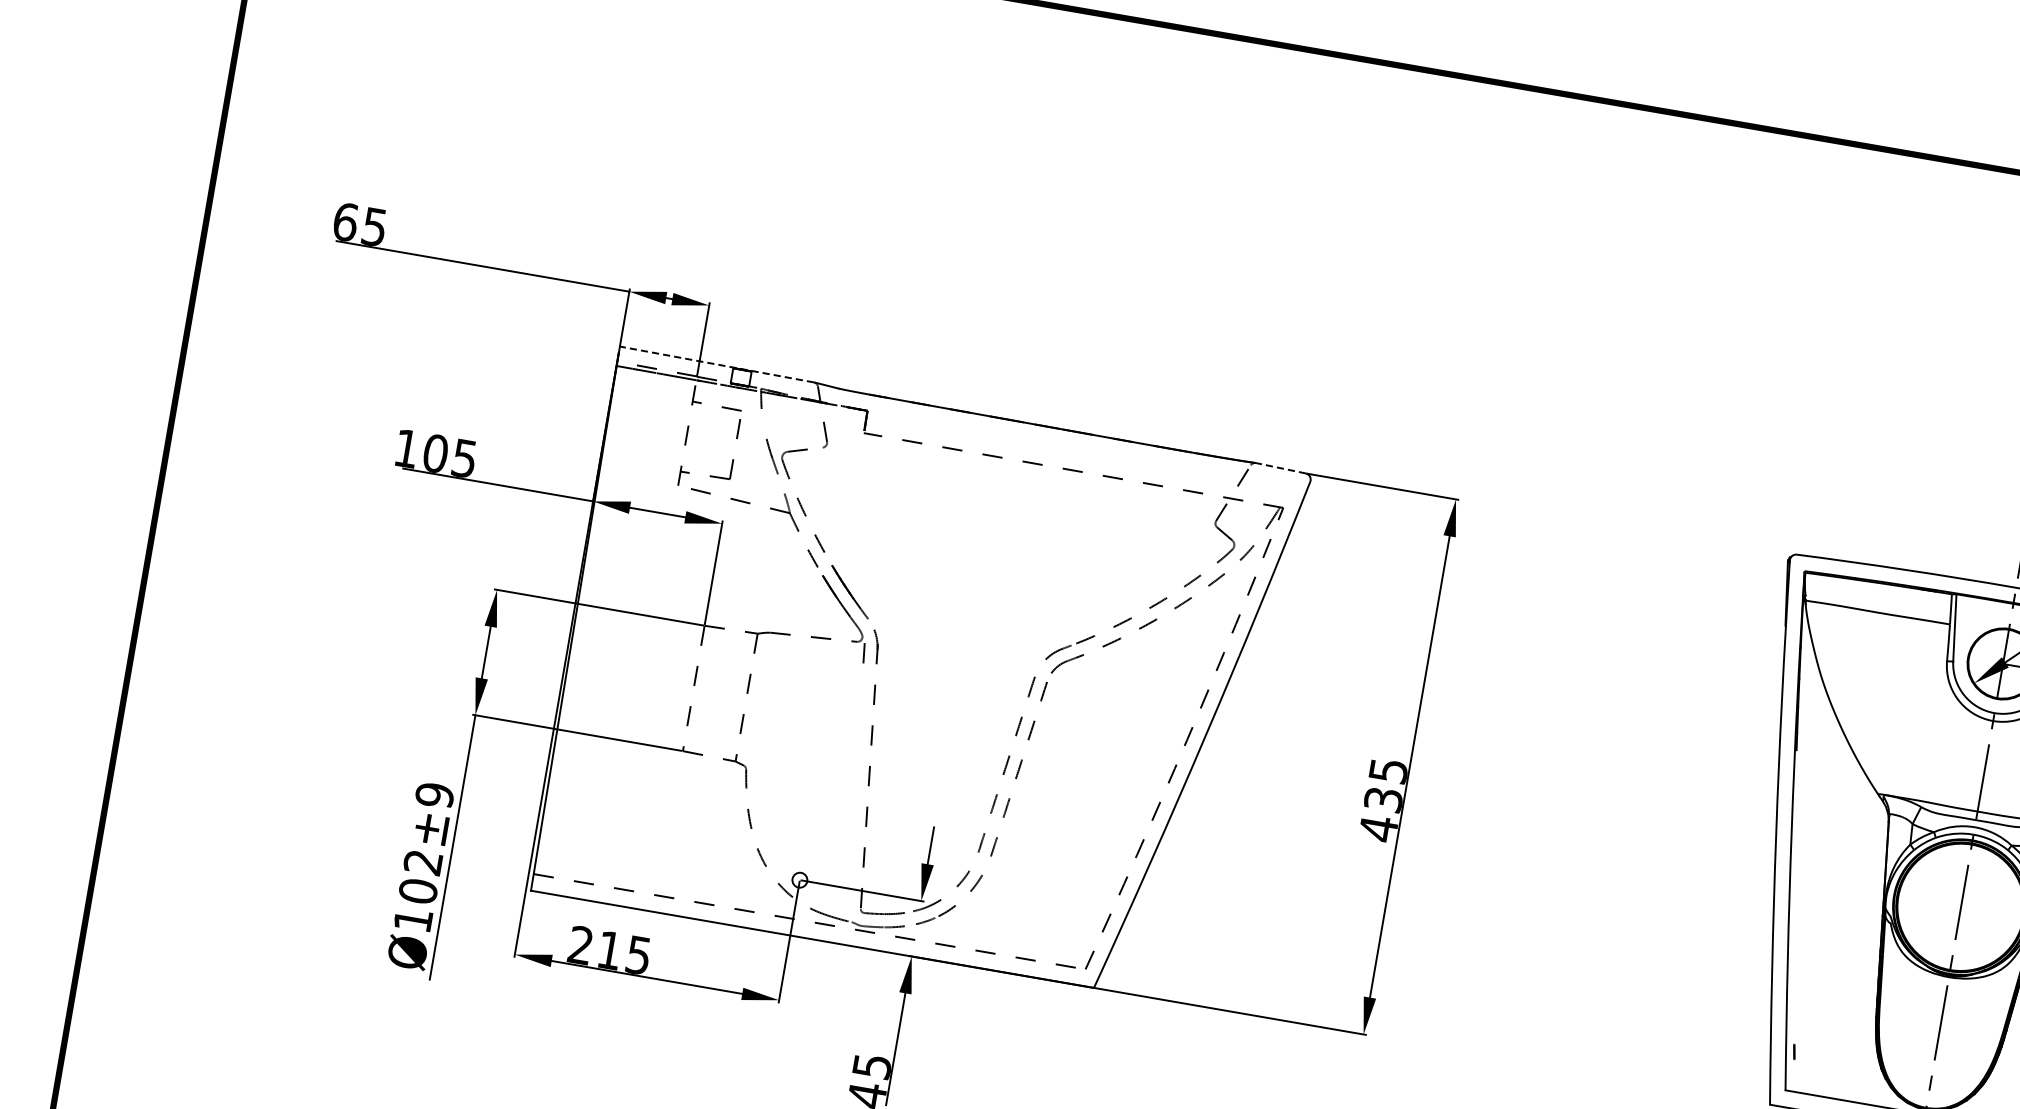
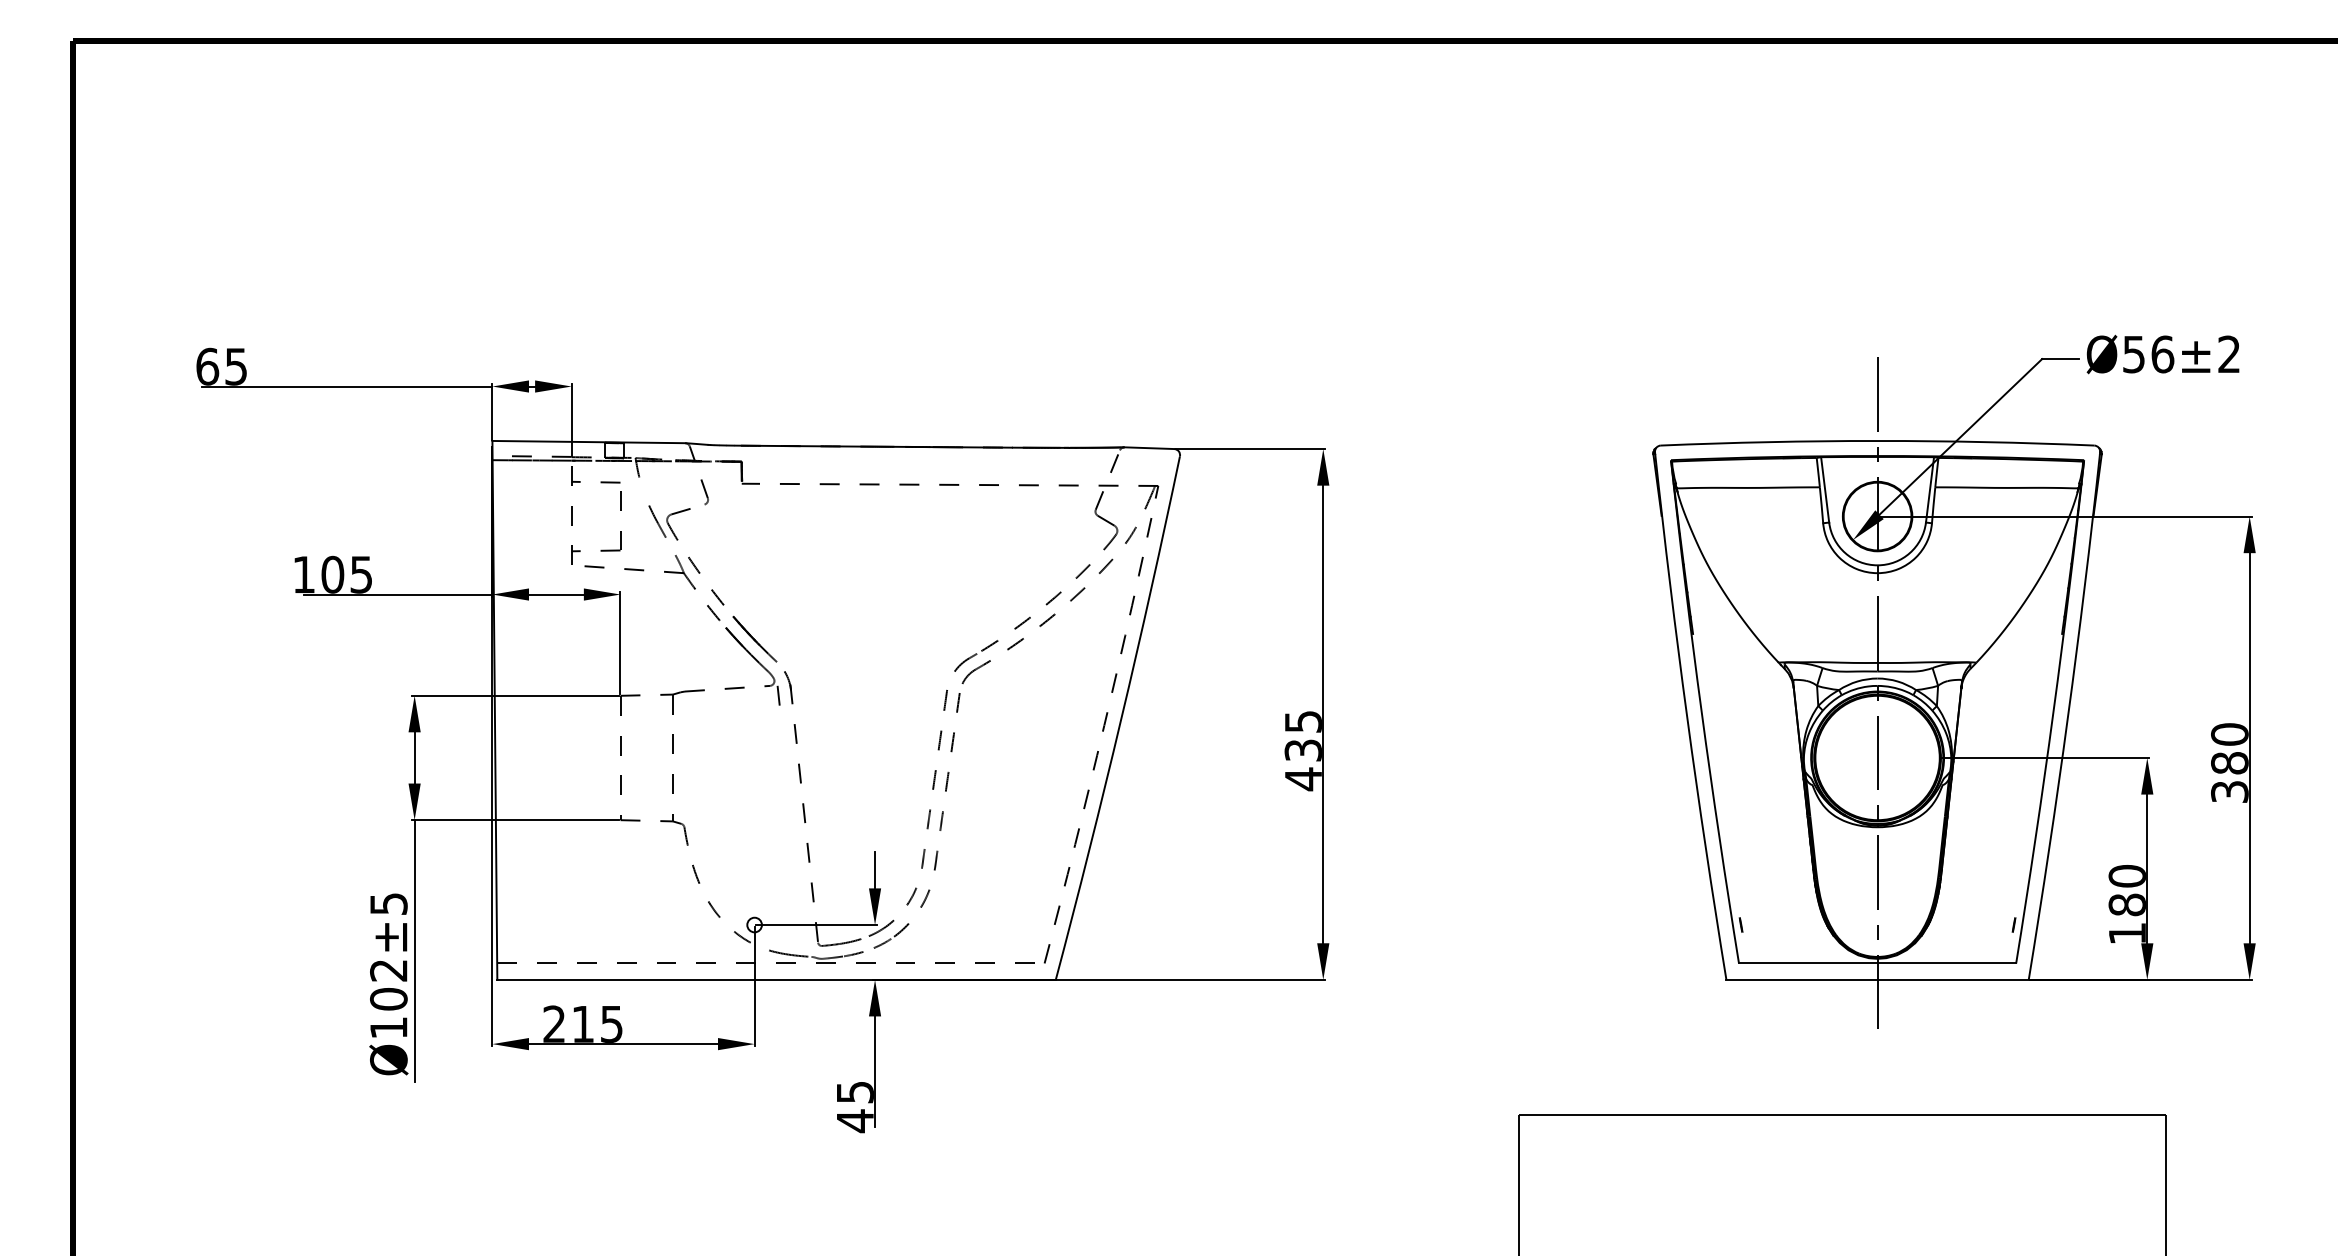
line: (716, 364) -> (588, 442), dashed -> solid
line: (1280, 468) -> (1149, 448), dashed -> solid
text: (434, 794) -> (388, 903), Ø102±9 -> Ø102±5

